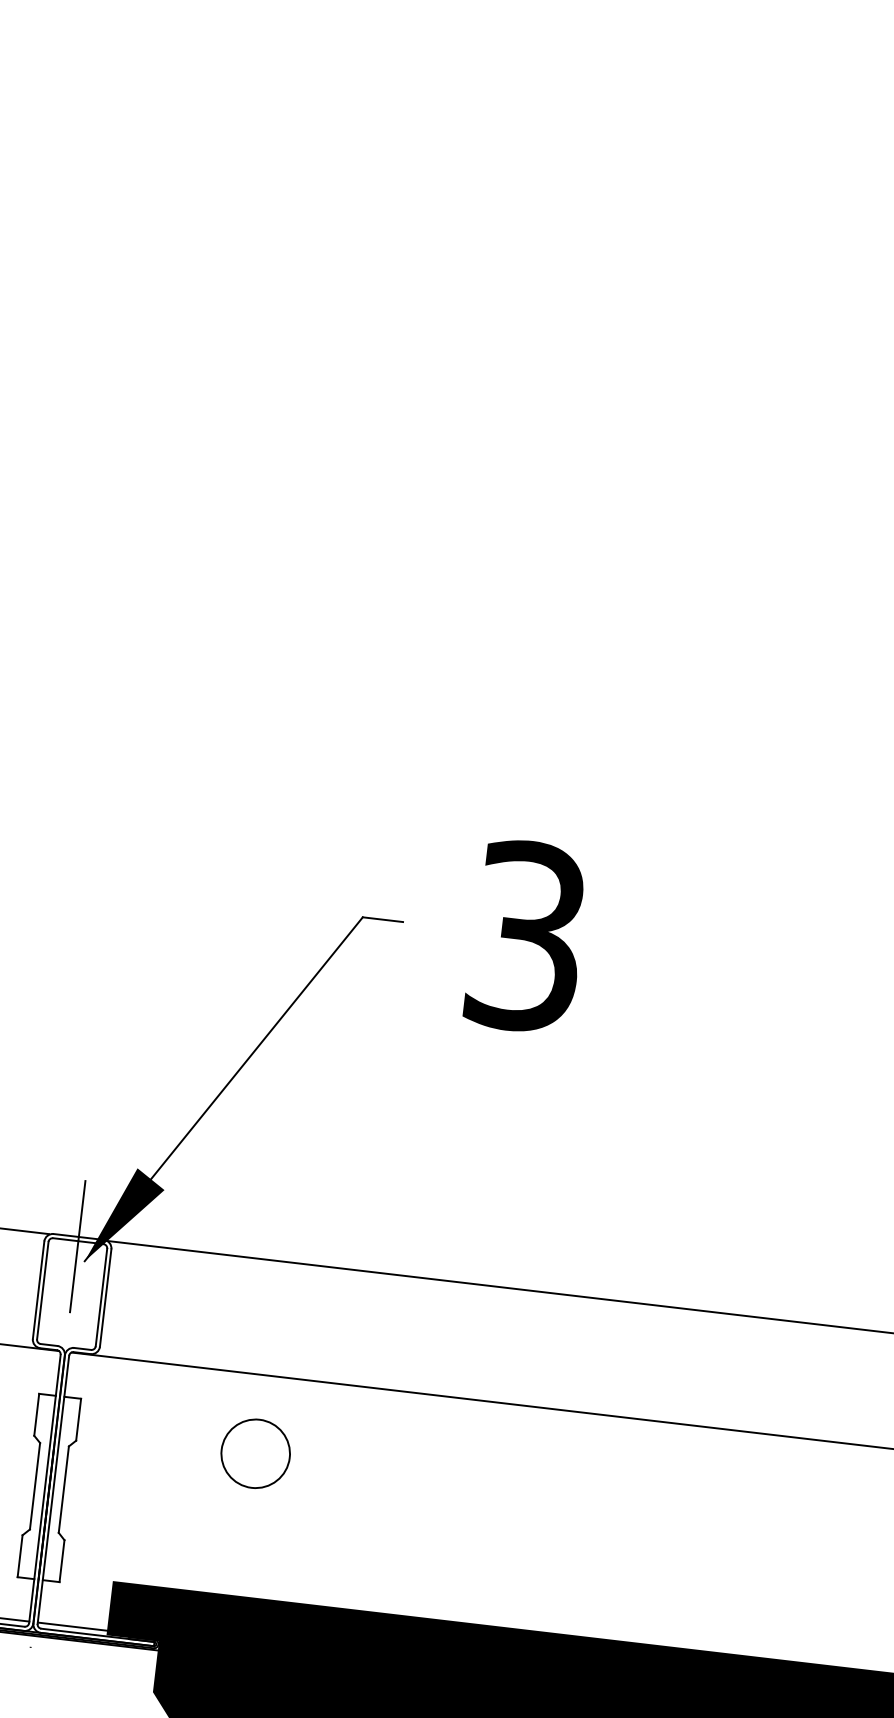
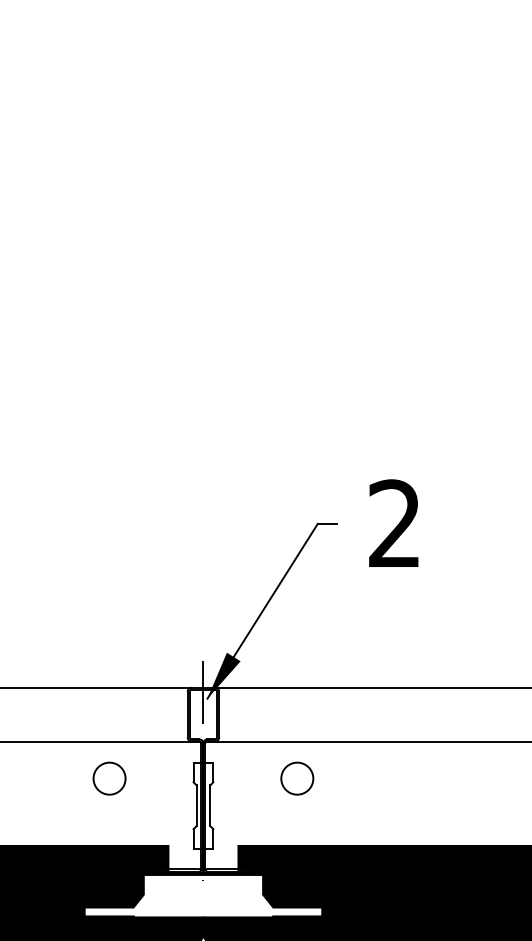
text: (526, 935) -> (394, 523), 3 -> 2

